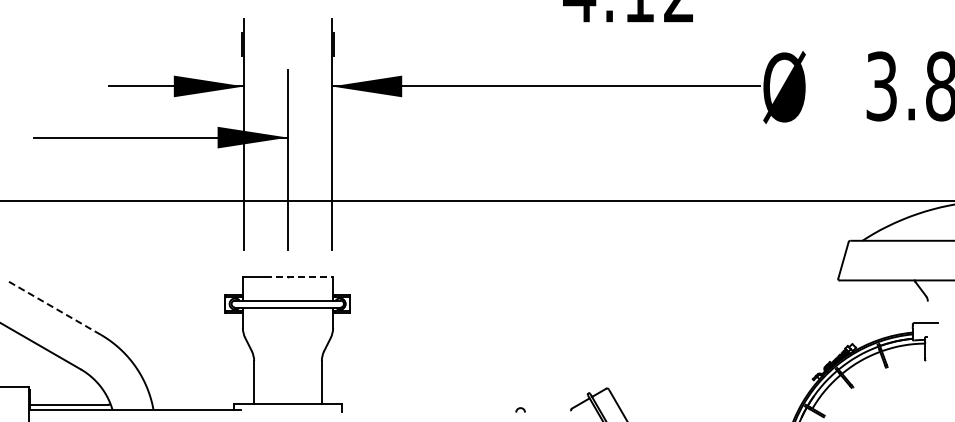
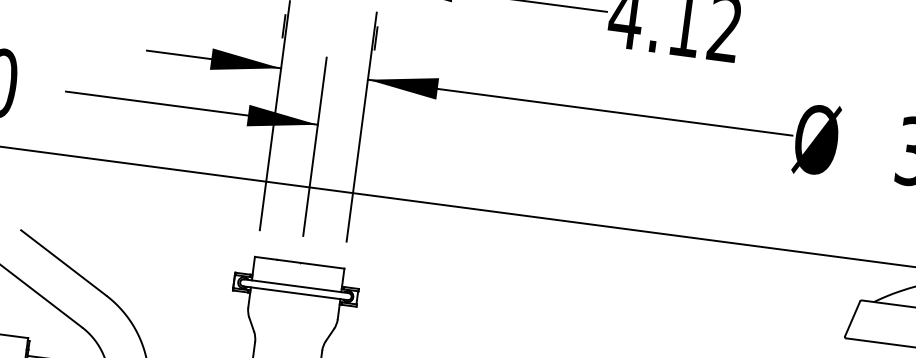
line: (299, 276) -> (311, 263), dashed -> solid
line: (54, 307) -> (64, 262), dashed -> solid

